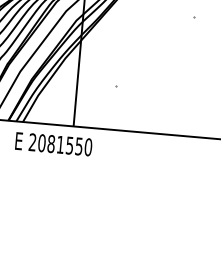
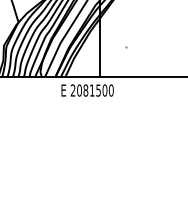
text: (78, 146) -> (104, 90), 2081550 -> 2081500

